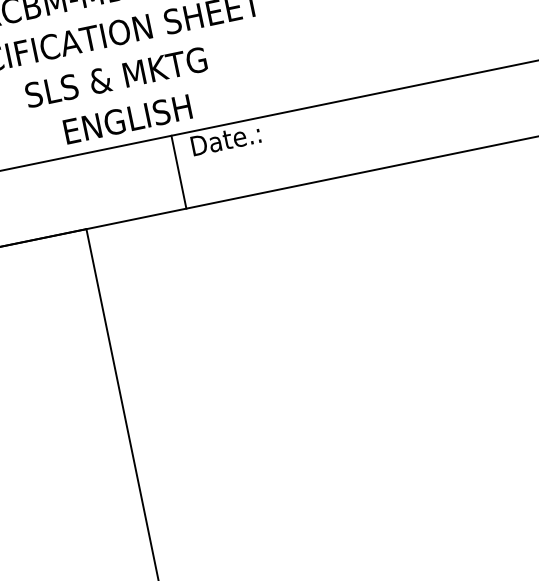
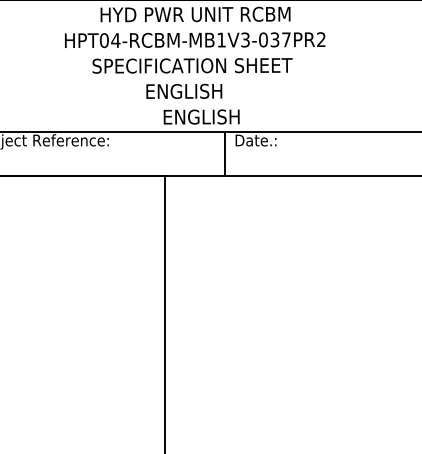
text: (115, 77) -> (199, 91), SLS & MKTG -> ENGLISH

